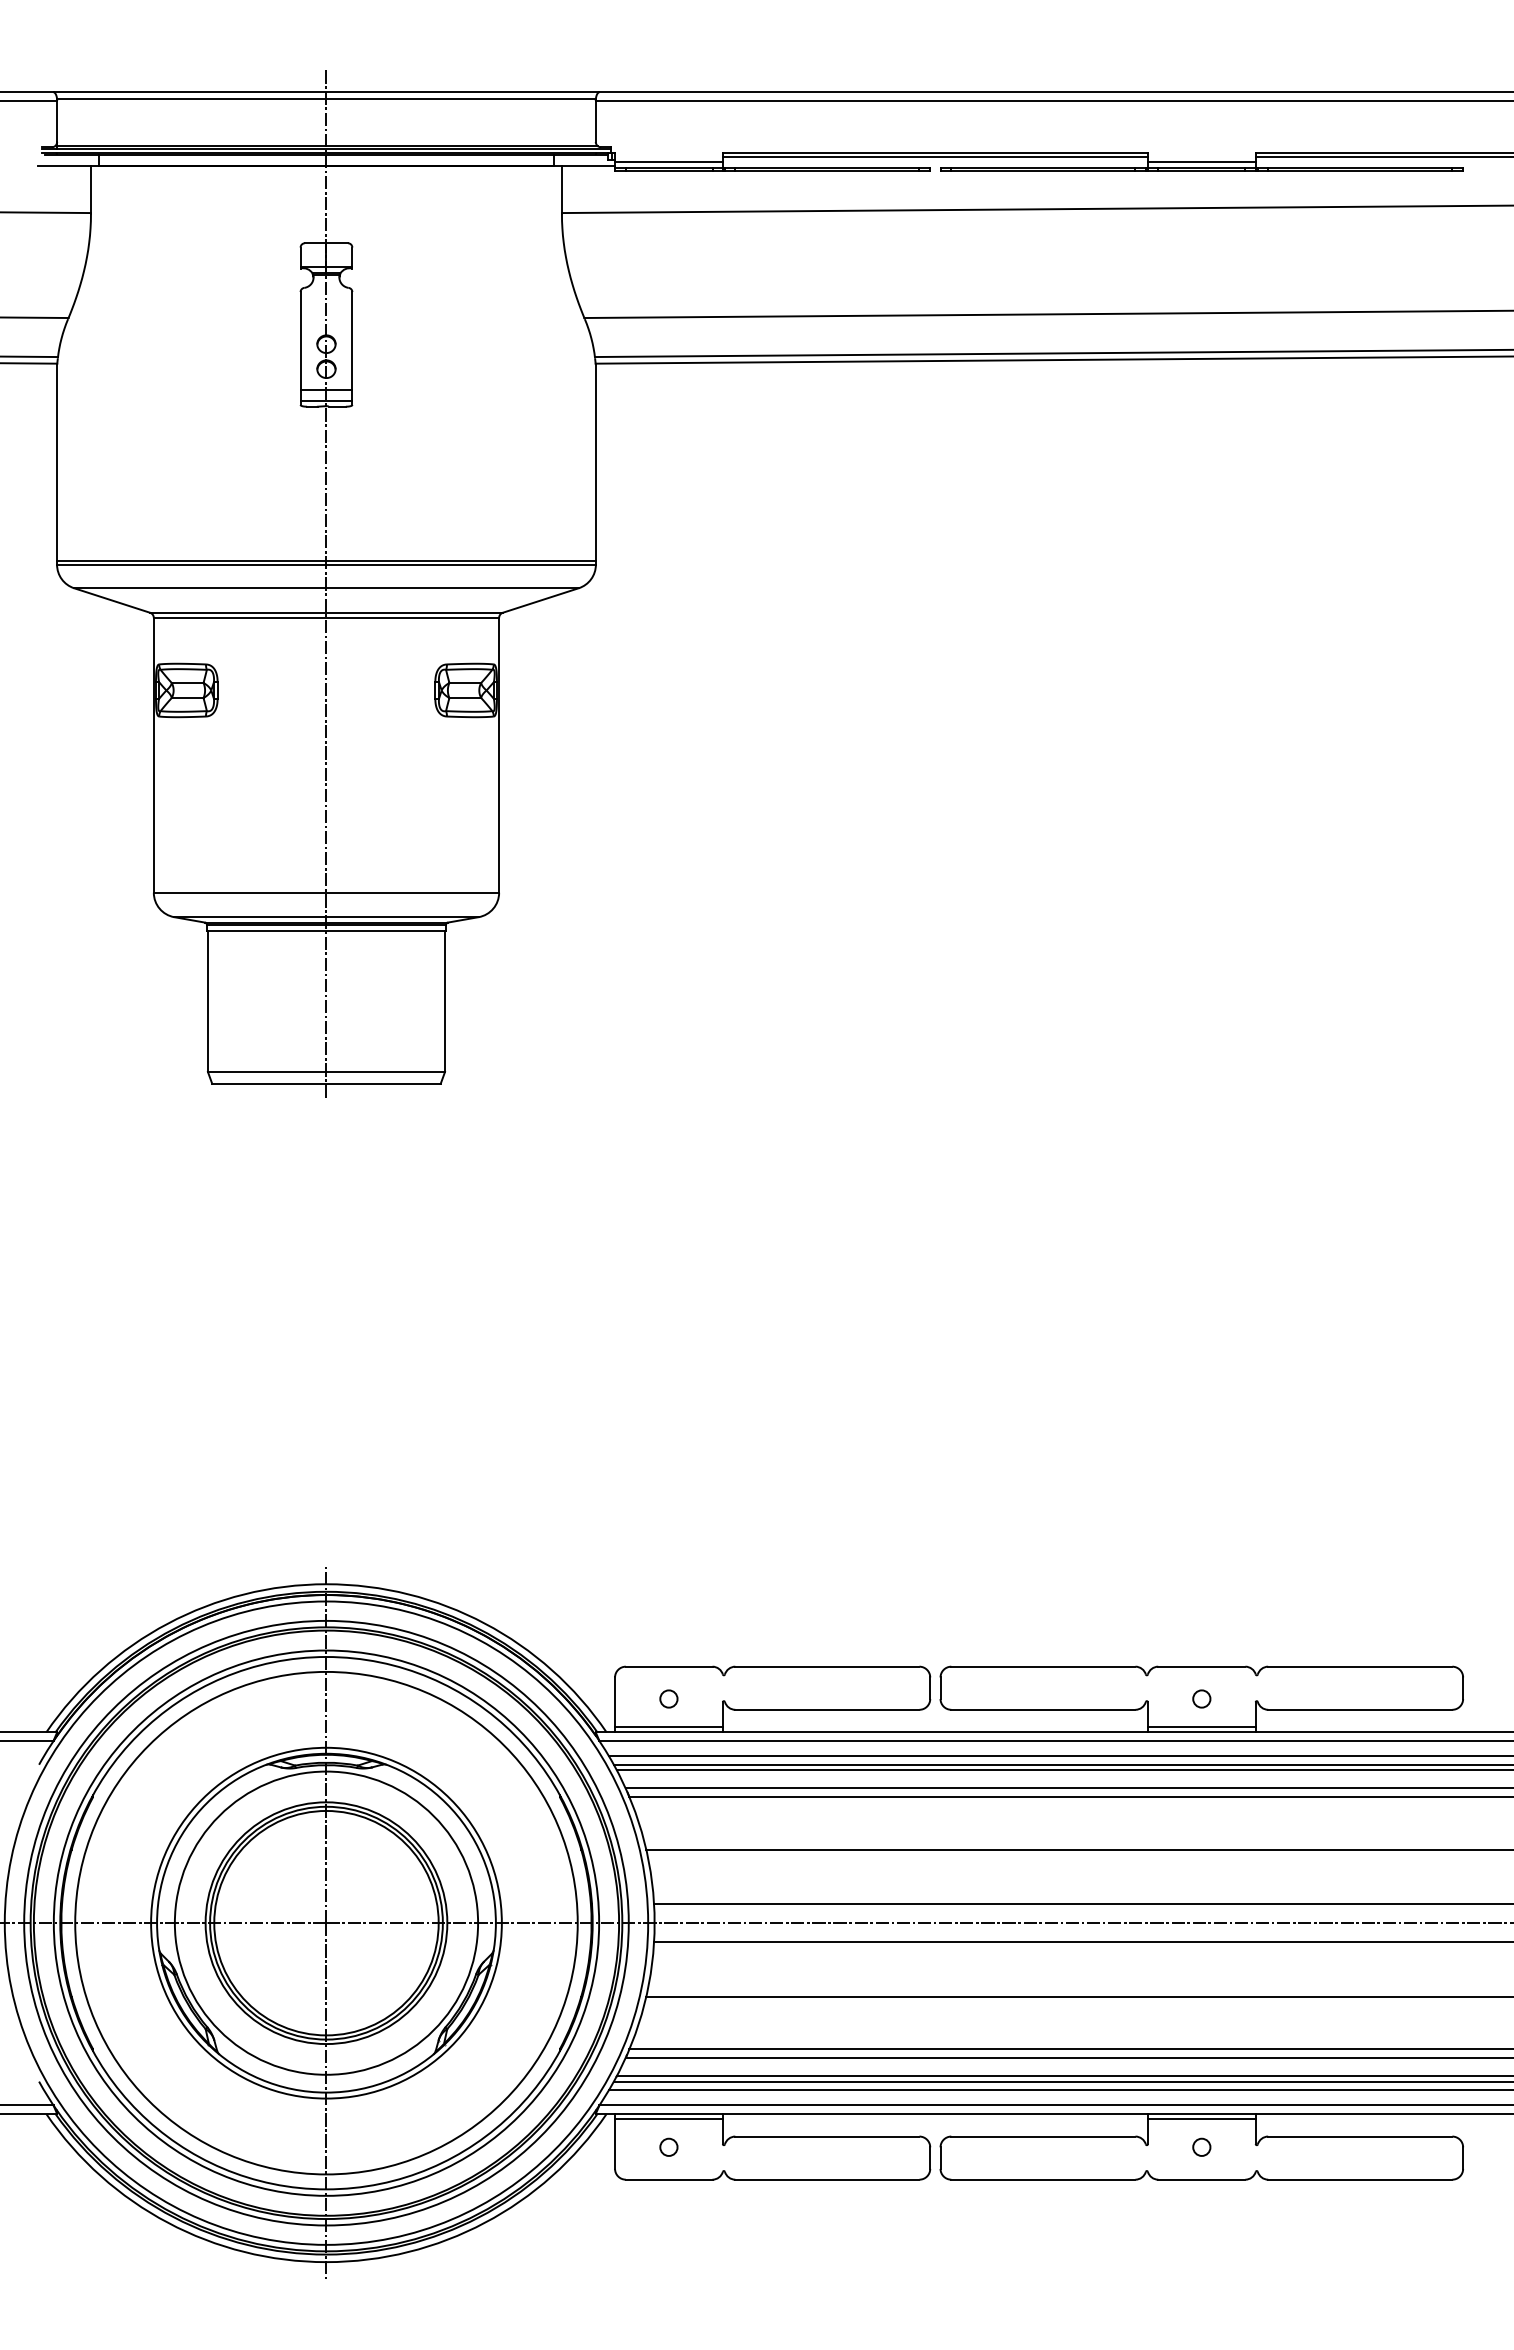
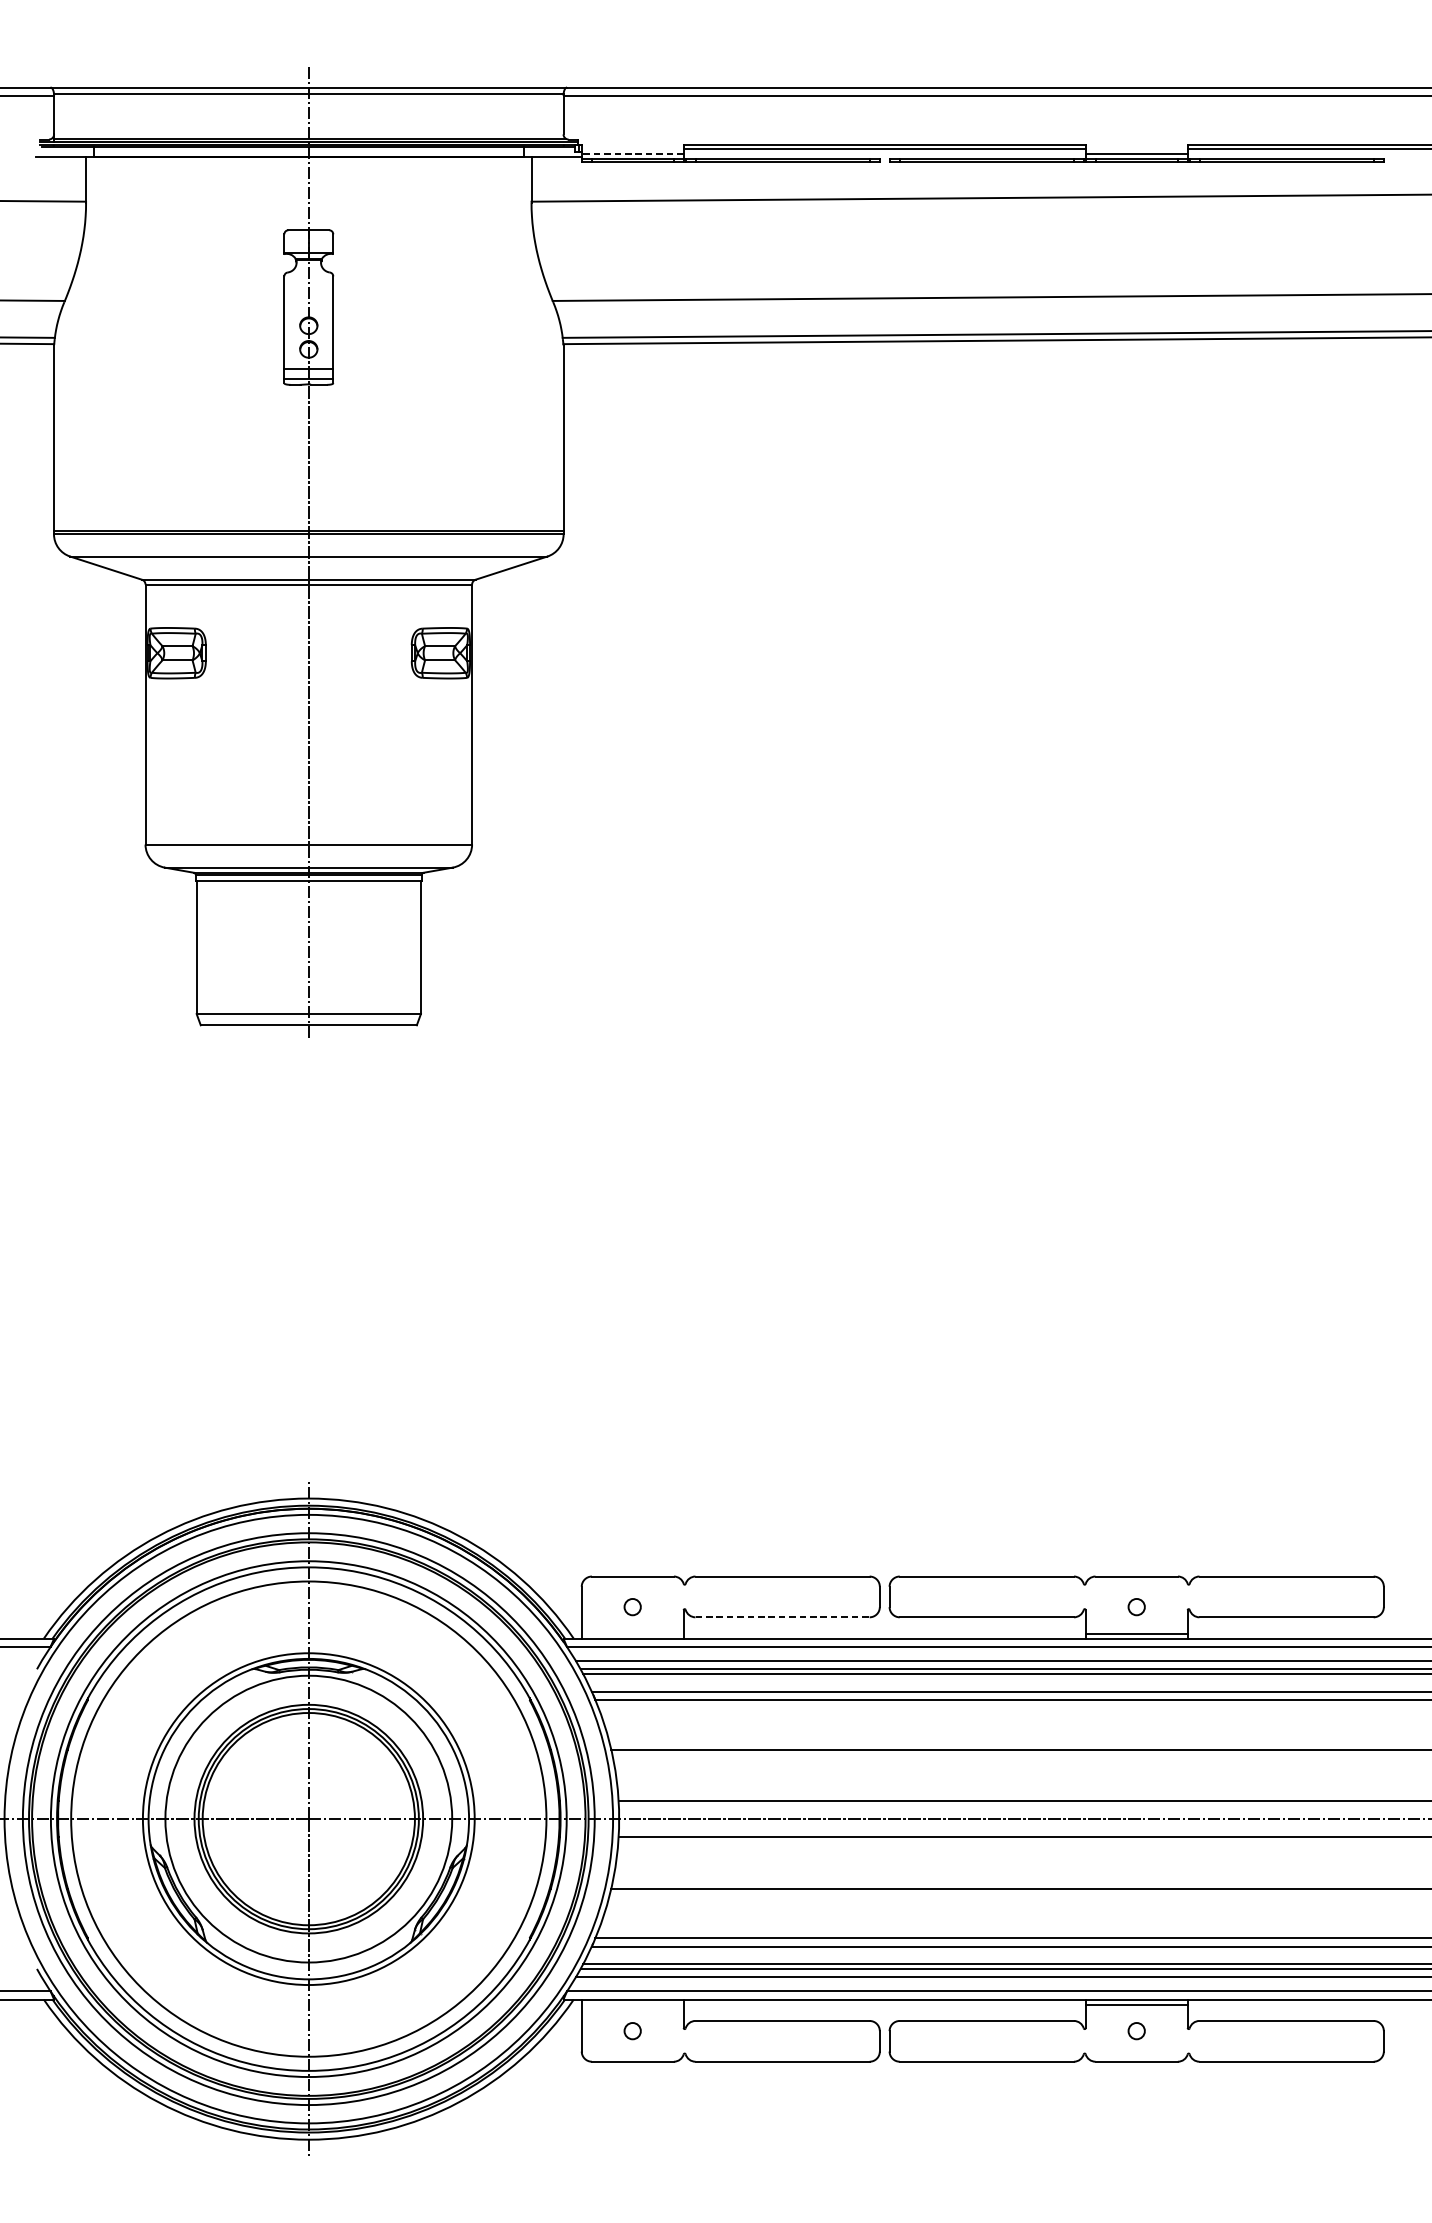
line: (668, 162) -> (632, 153), solid -> dashed
line: (827, 1709) -> (782, 1617), solid -> dashed
line: (668, 1727) -> (632, 1634), removed
line: (668, 2119) -> (632, 2004), removed

